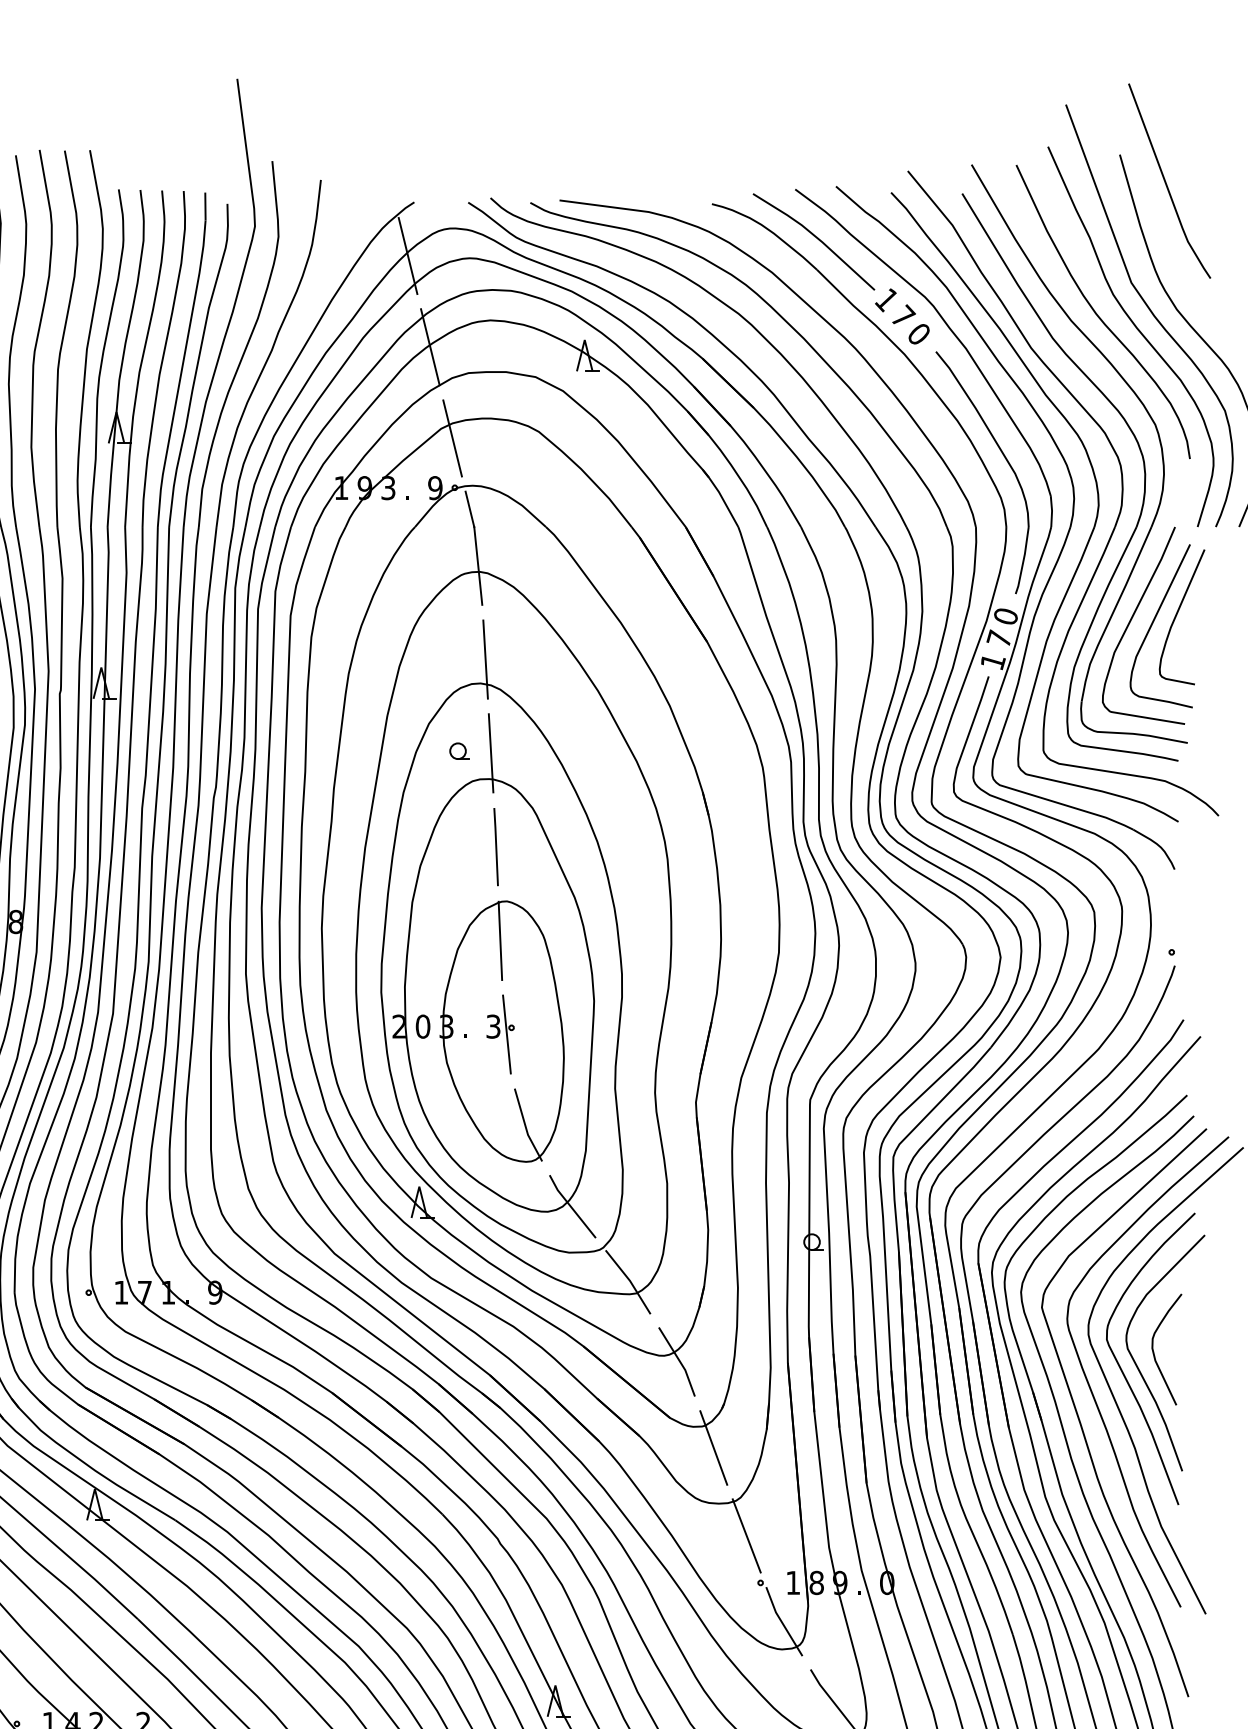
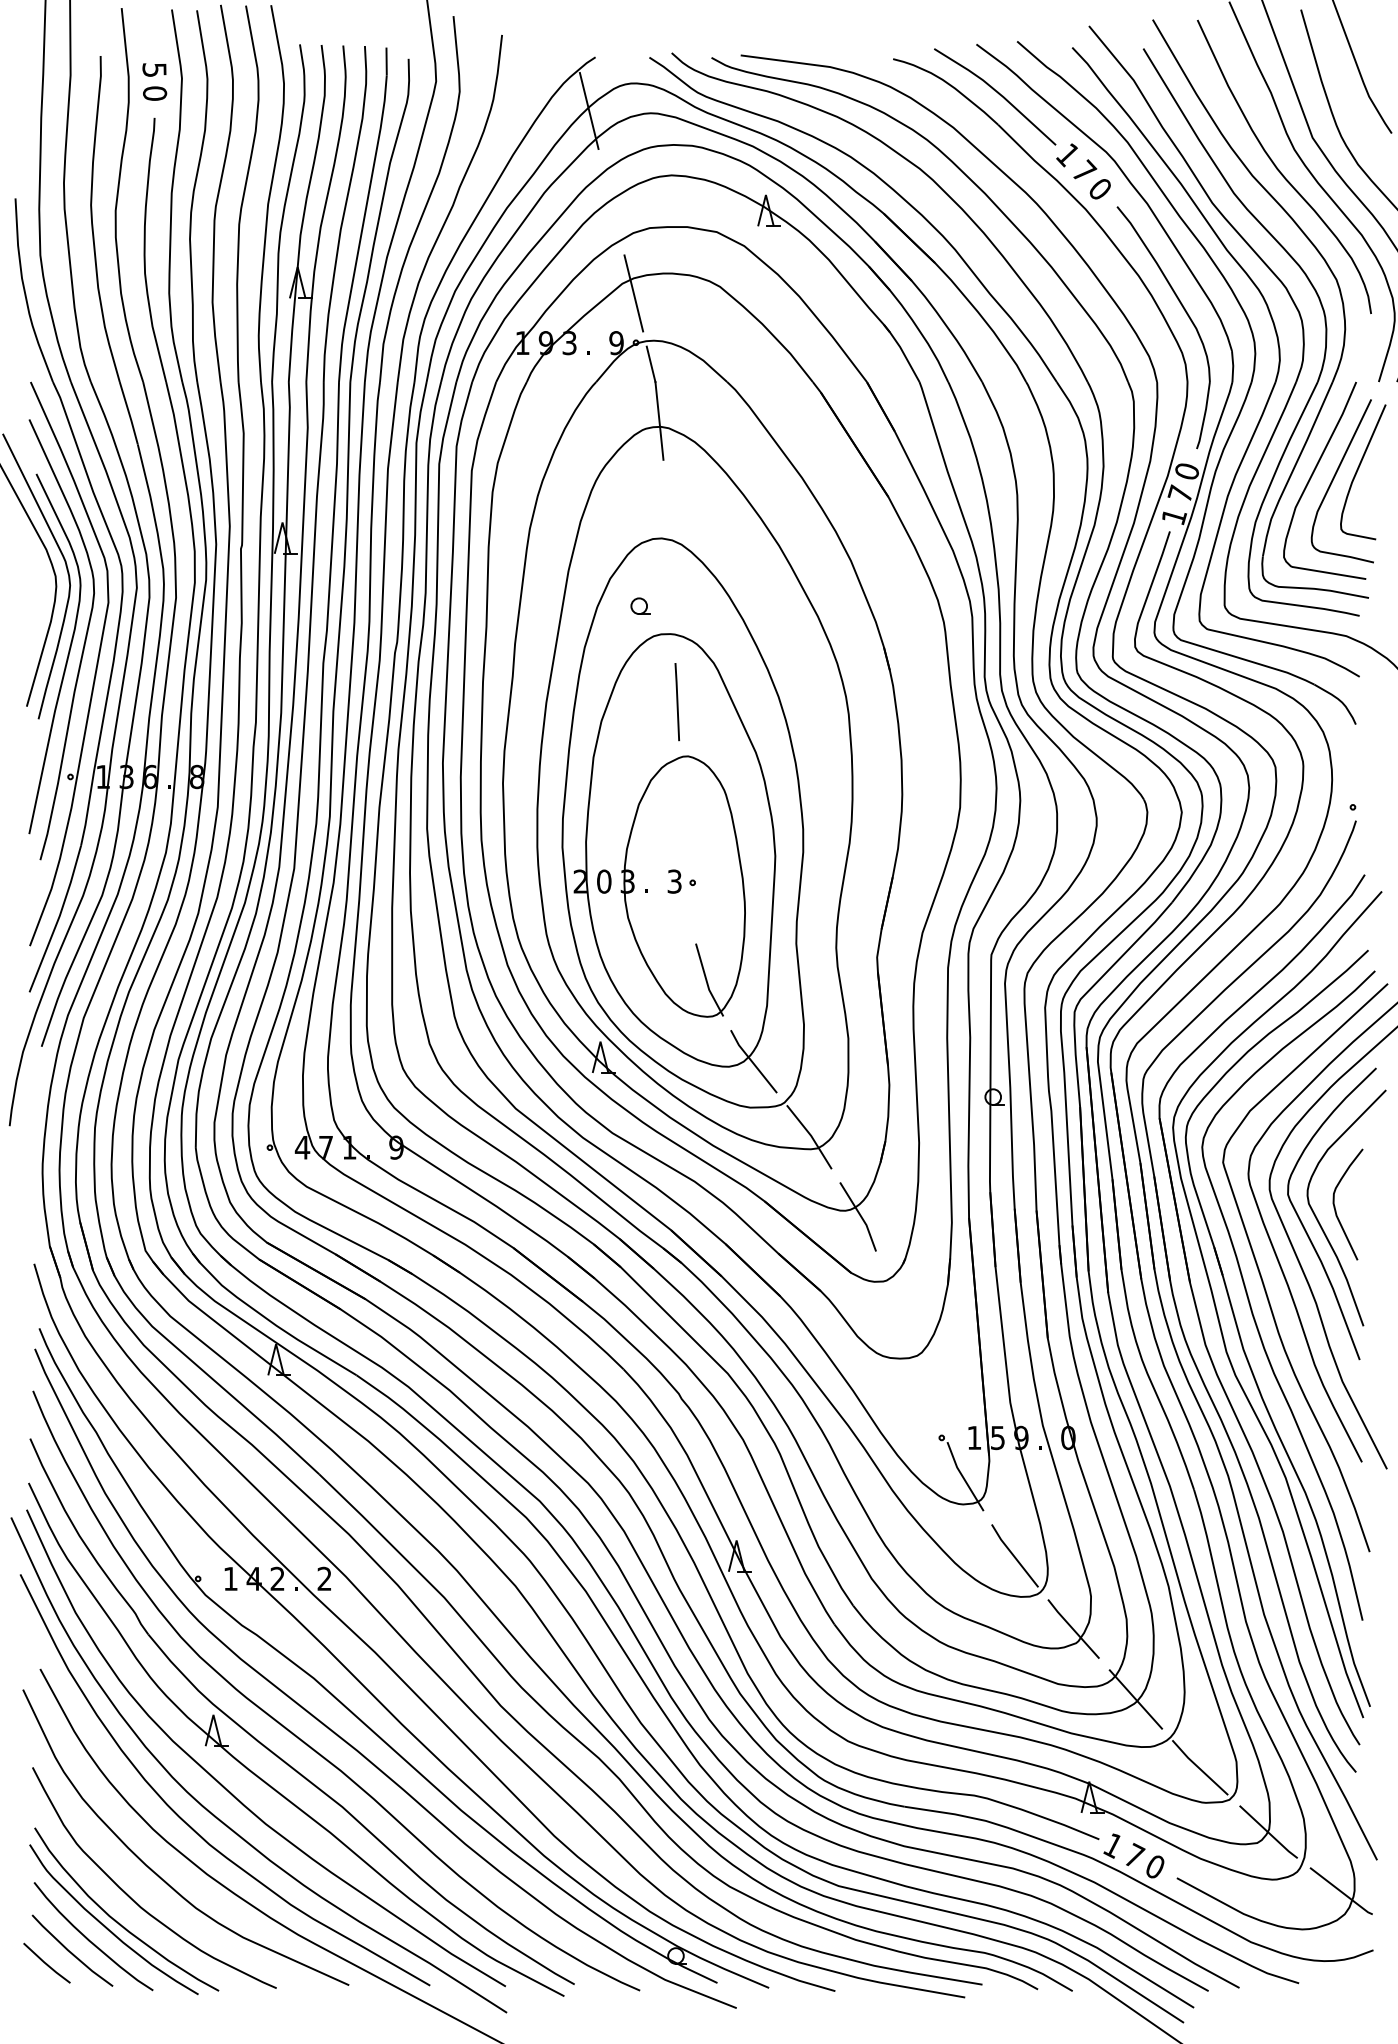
line: (430, 347) -> (611, 202), removed
line: (485, 659) -> (666, 514), removed
line: (491, 753) -> (672, 608), removed
line: (500, 940) -> (681, 795), removed
line: (507, 1034) -> (688, 889), removed
text: (121, 1292) -> (302, 1147), 1 -> 4
line: (713, 1447) -> (894, 1302), removed
line: (746, 1535) -> (927, 1390), removed
text: (816, 1582) -> (997, 1437), 8 -> 5

